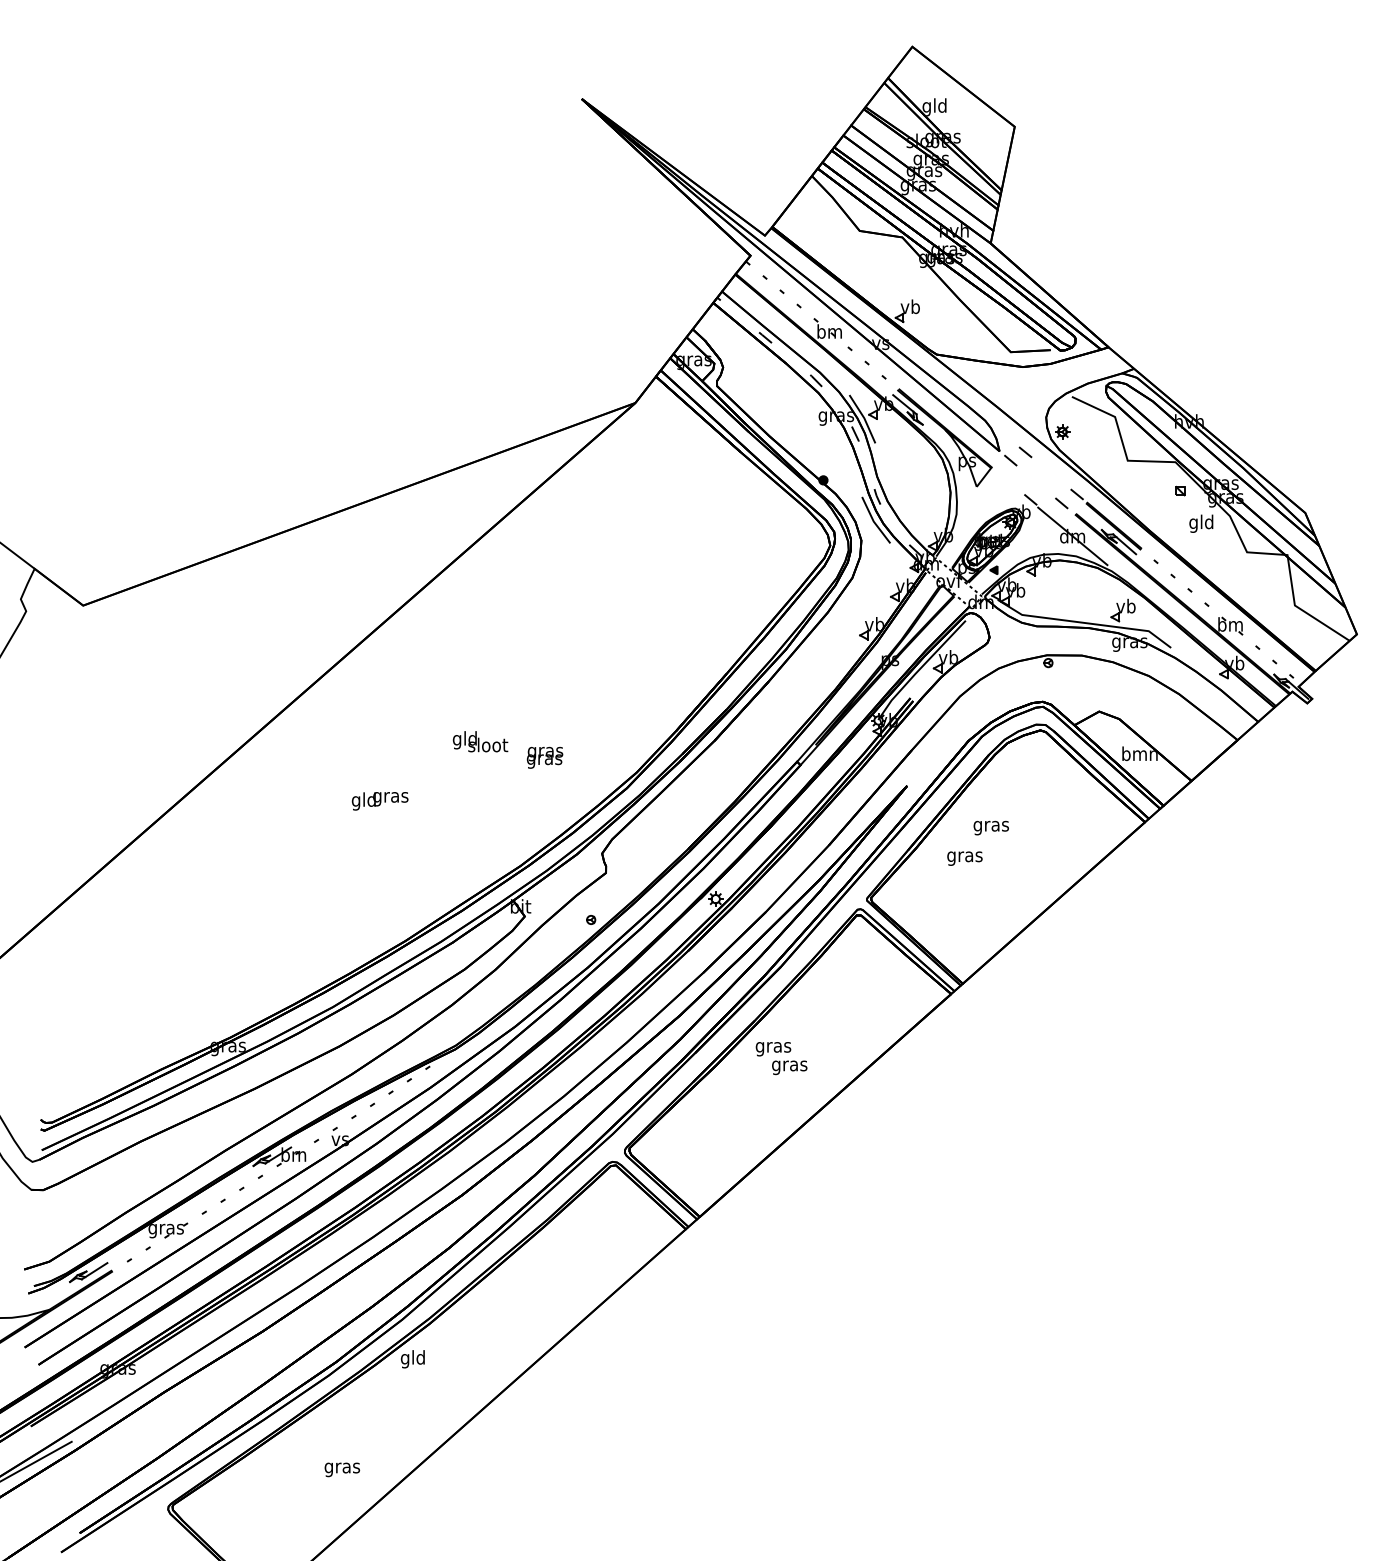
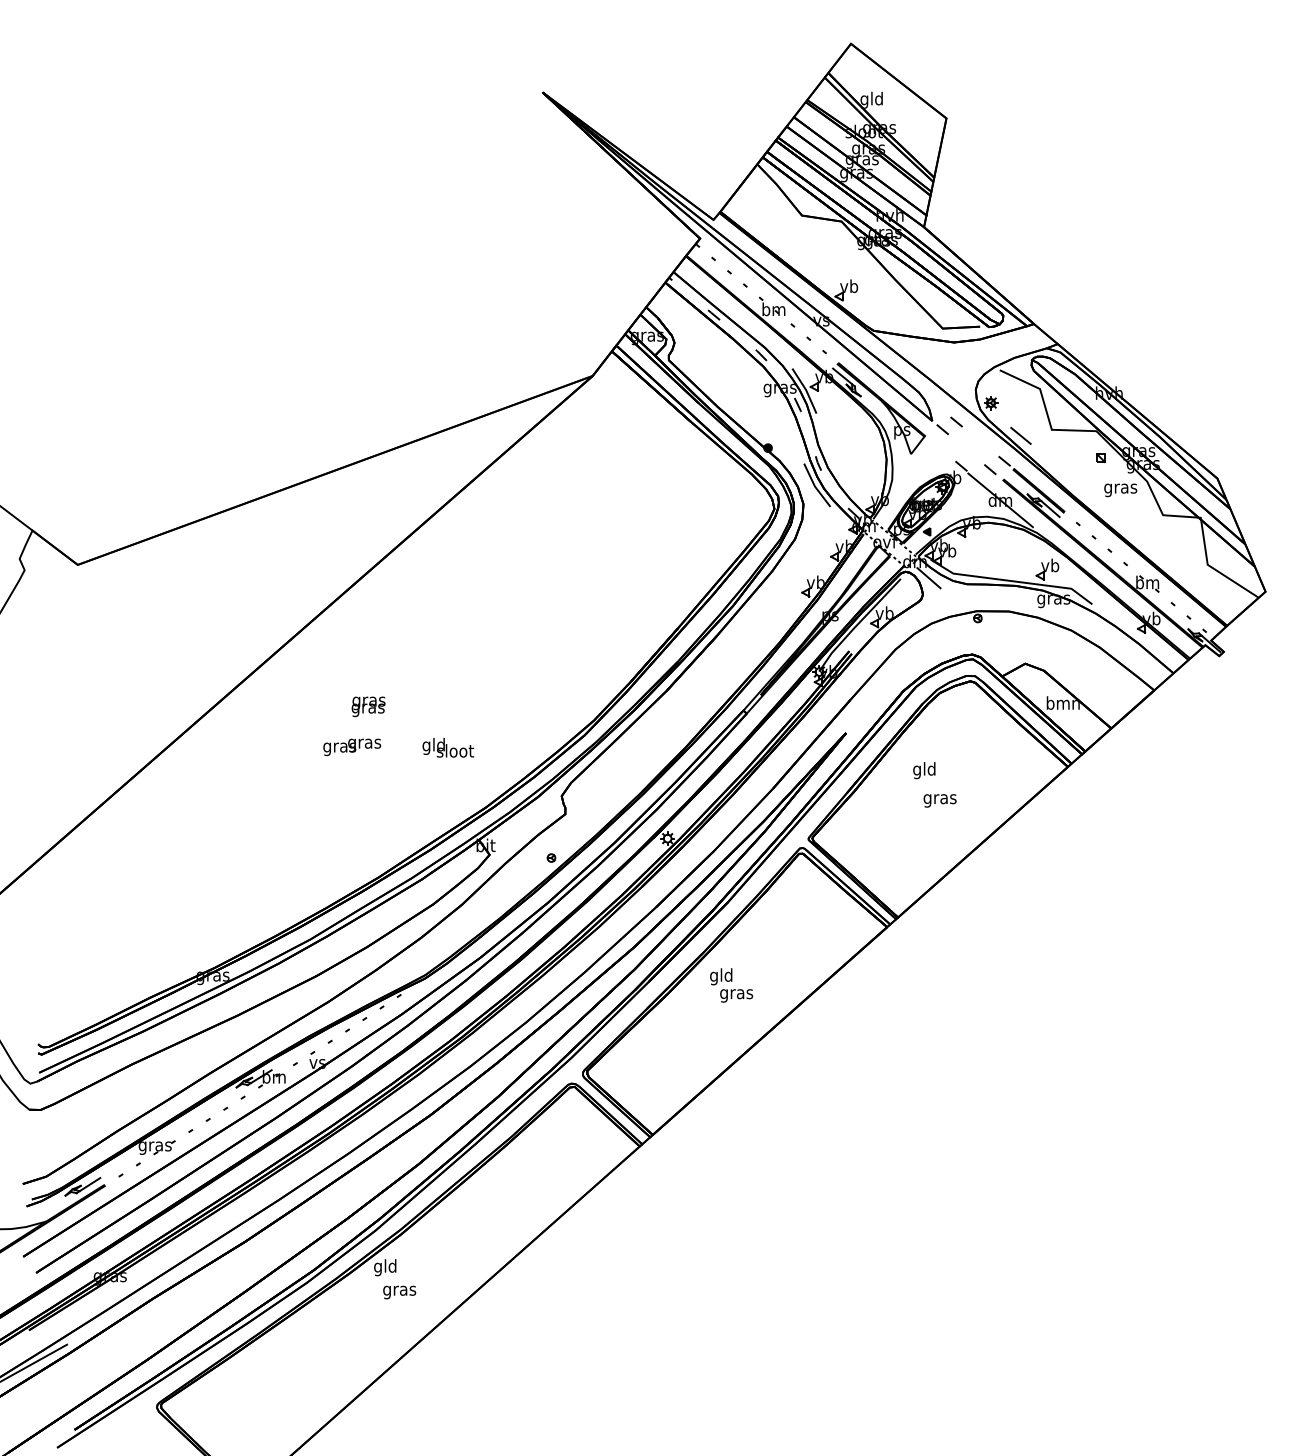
line: (1094, 466) -> (1020, 435), added
text: (1201, 523) -> (1120, 488), gld -> gras
line: (995, 619) -> (928, 577), added
text: (480, 741) -> (448, 747), moved
text: (544, 757) -> (368, 706), moved
text: (363, 801) -> (339, 747), gld -> gras
text: (990, 826) -> (923, 770), gras -> gld
text: (964, 858) -> (939, 800), moved
text: (773, 1047) -> (721, 976), gras -> gld
text: (342, 1469) -> (399, 1292), moved

